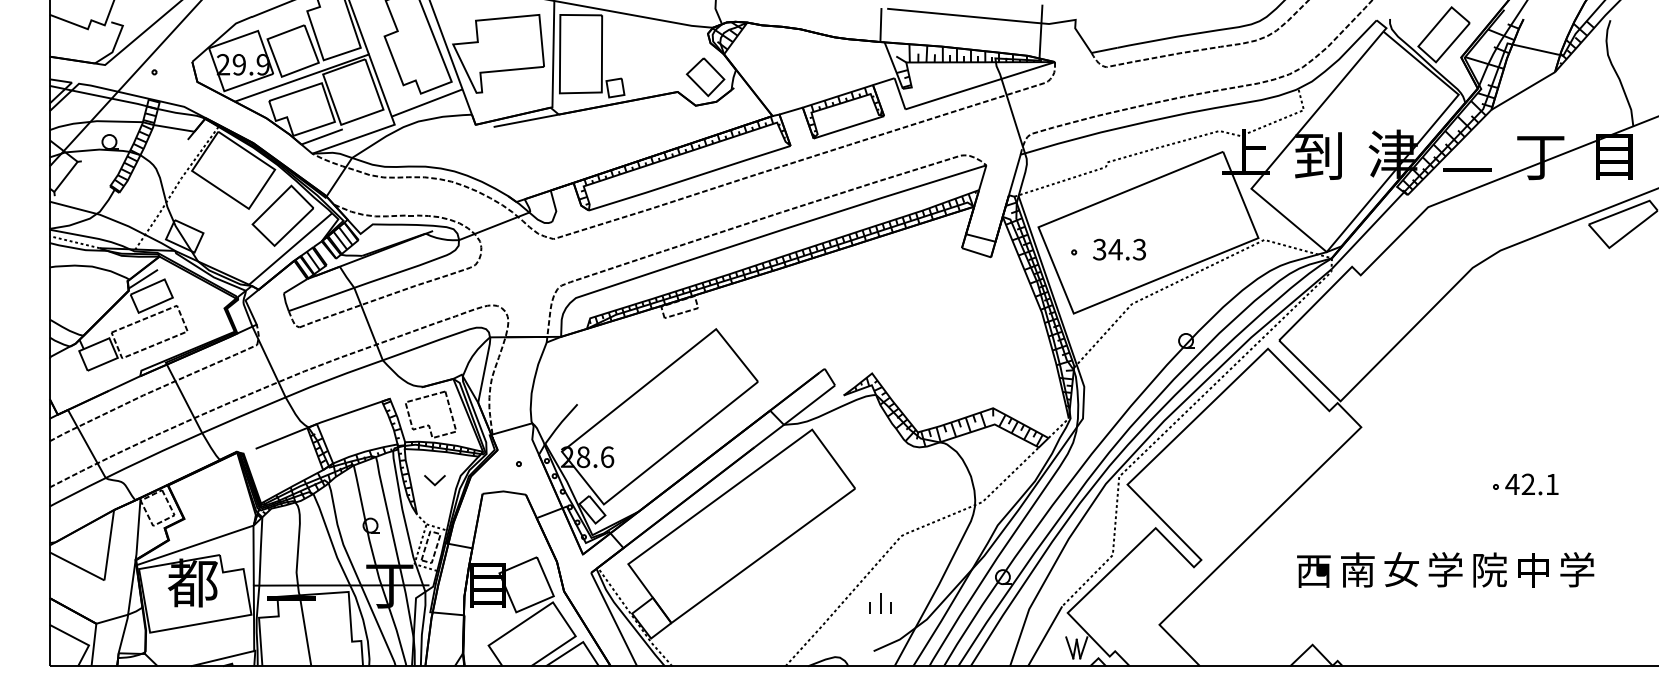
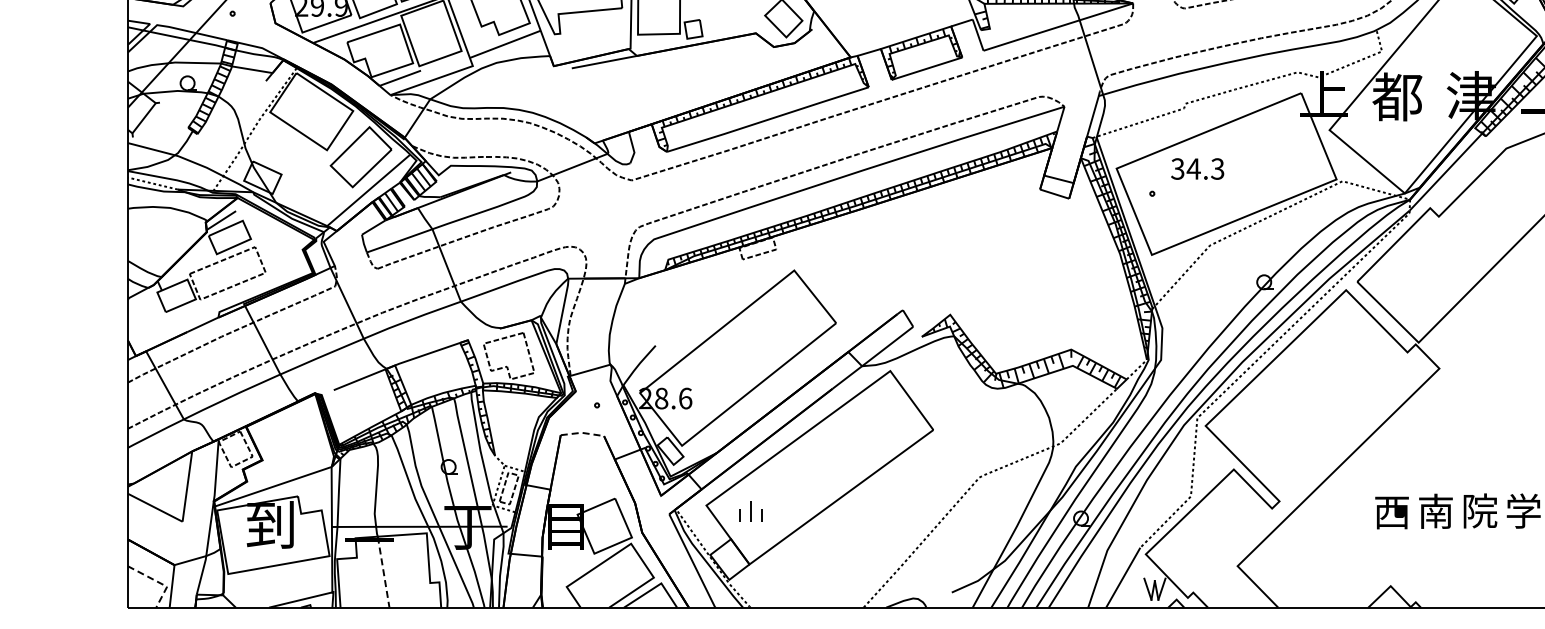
text: (1319, 155) -> (1397, 96), 到 -> 都
text: (1119, 249) -> (1197, 168), moved
part: (434, 480) -> (512, 421), removed
line: (504, 491) -> (582, 432), solid -> dashed
text: (1401, 569) -> (1479, 510), 女 -> 院
text: (192, 582) -> (270, 523), 都 -> 到
part: (880, 603) -> (750, 510), moved
line: (305, 630) -> (383, 571), solid -> dashed
line: (80, 640) -> (158, 581), solid -> dashed

